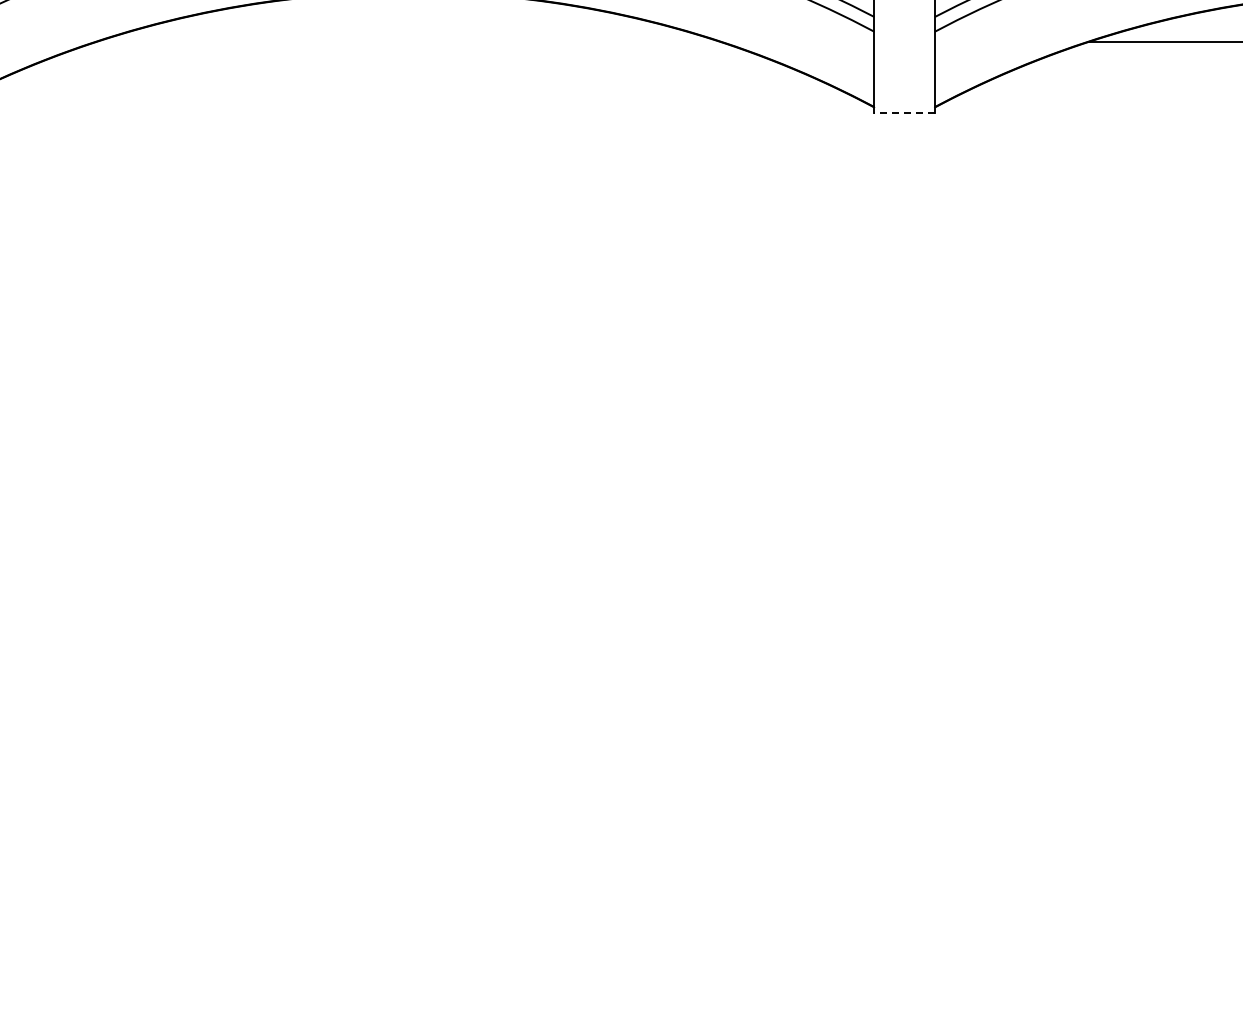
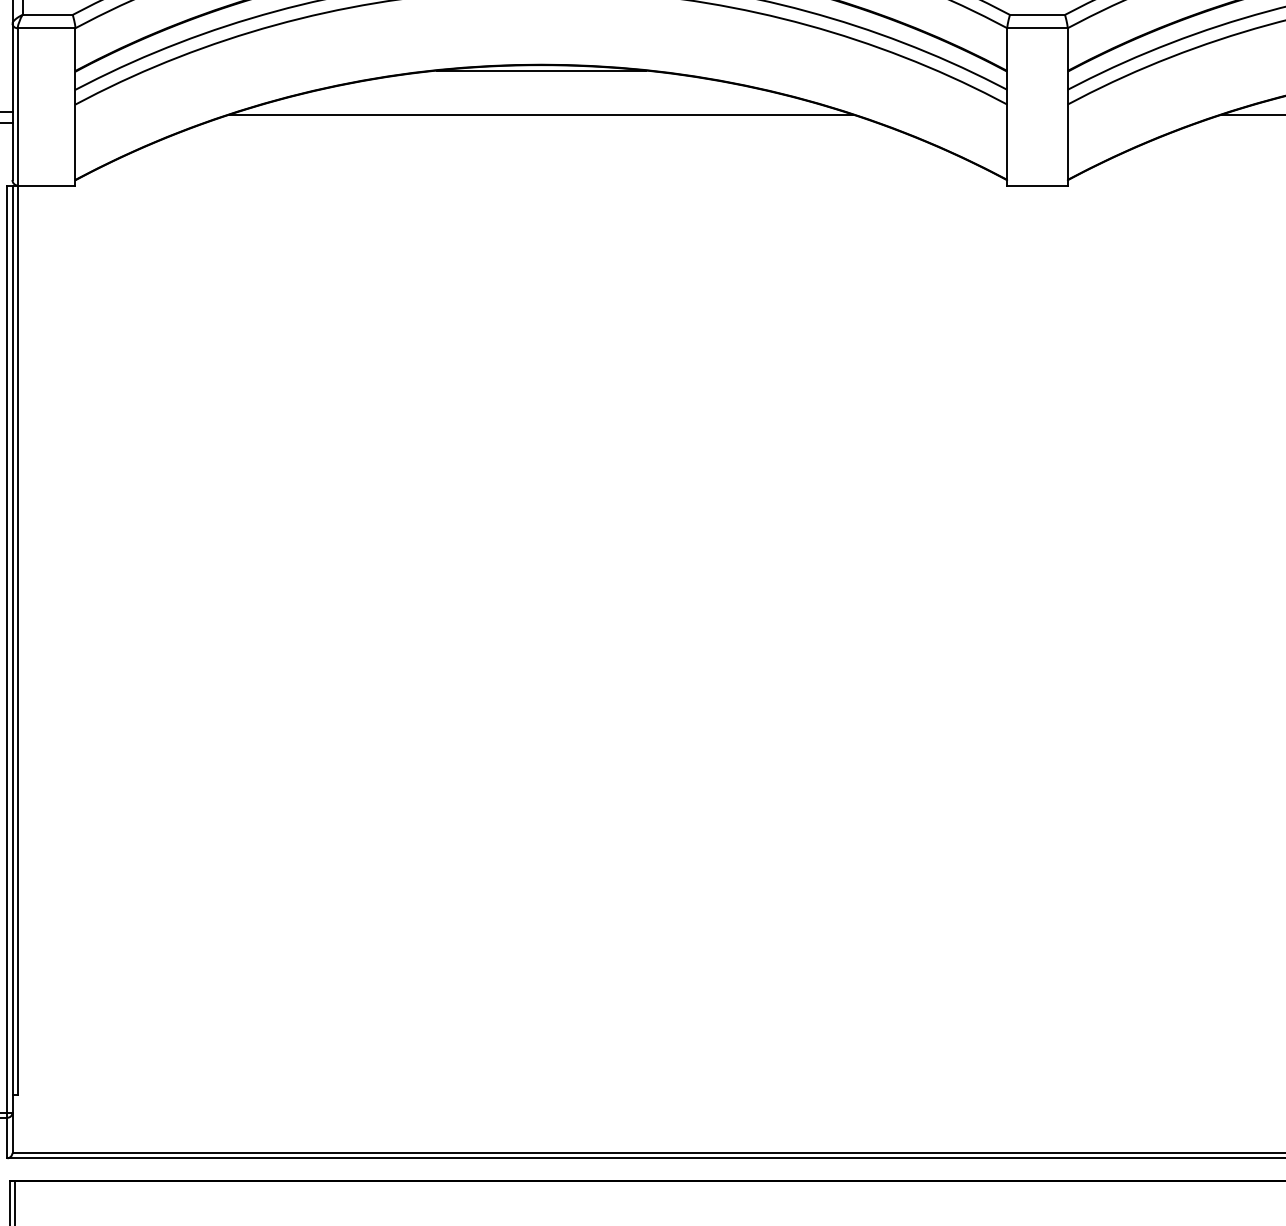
line: (407, 41) -> (540, 114), added
line: (904, 112) -> (1037, 185), dashed -> solid

